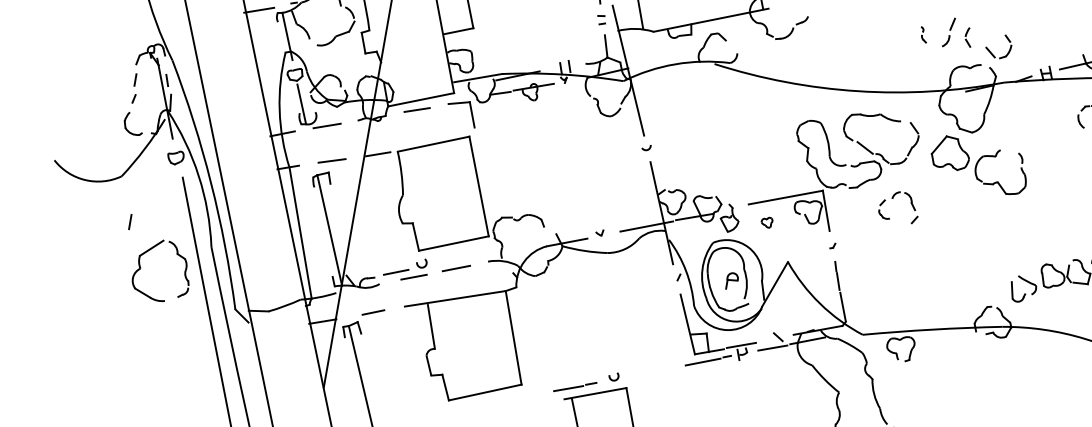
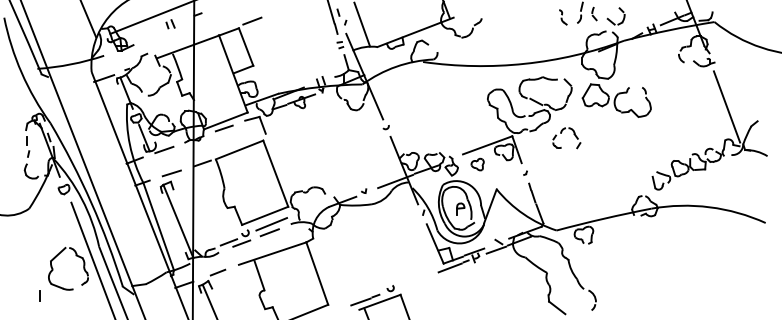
part: (924, 35) -> (563, 17), size x1.43
line: (129, 221) -> (39, 295), moved
part: (766, 222) -> (477, 164), size x1.67
line: (460, 257) -> (271, 224), added

